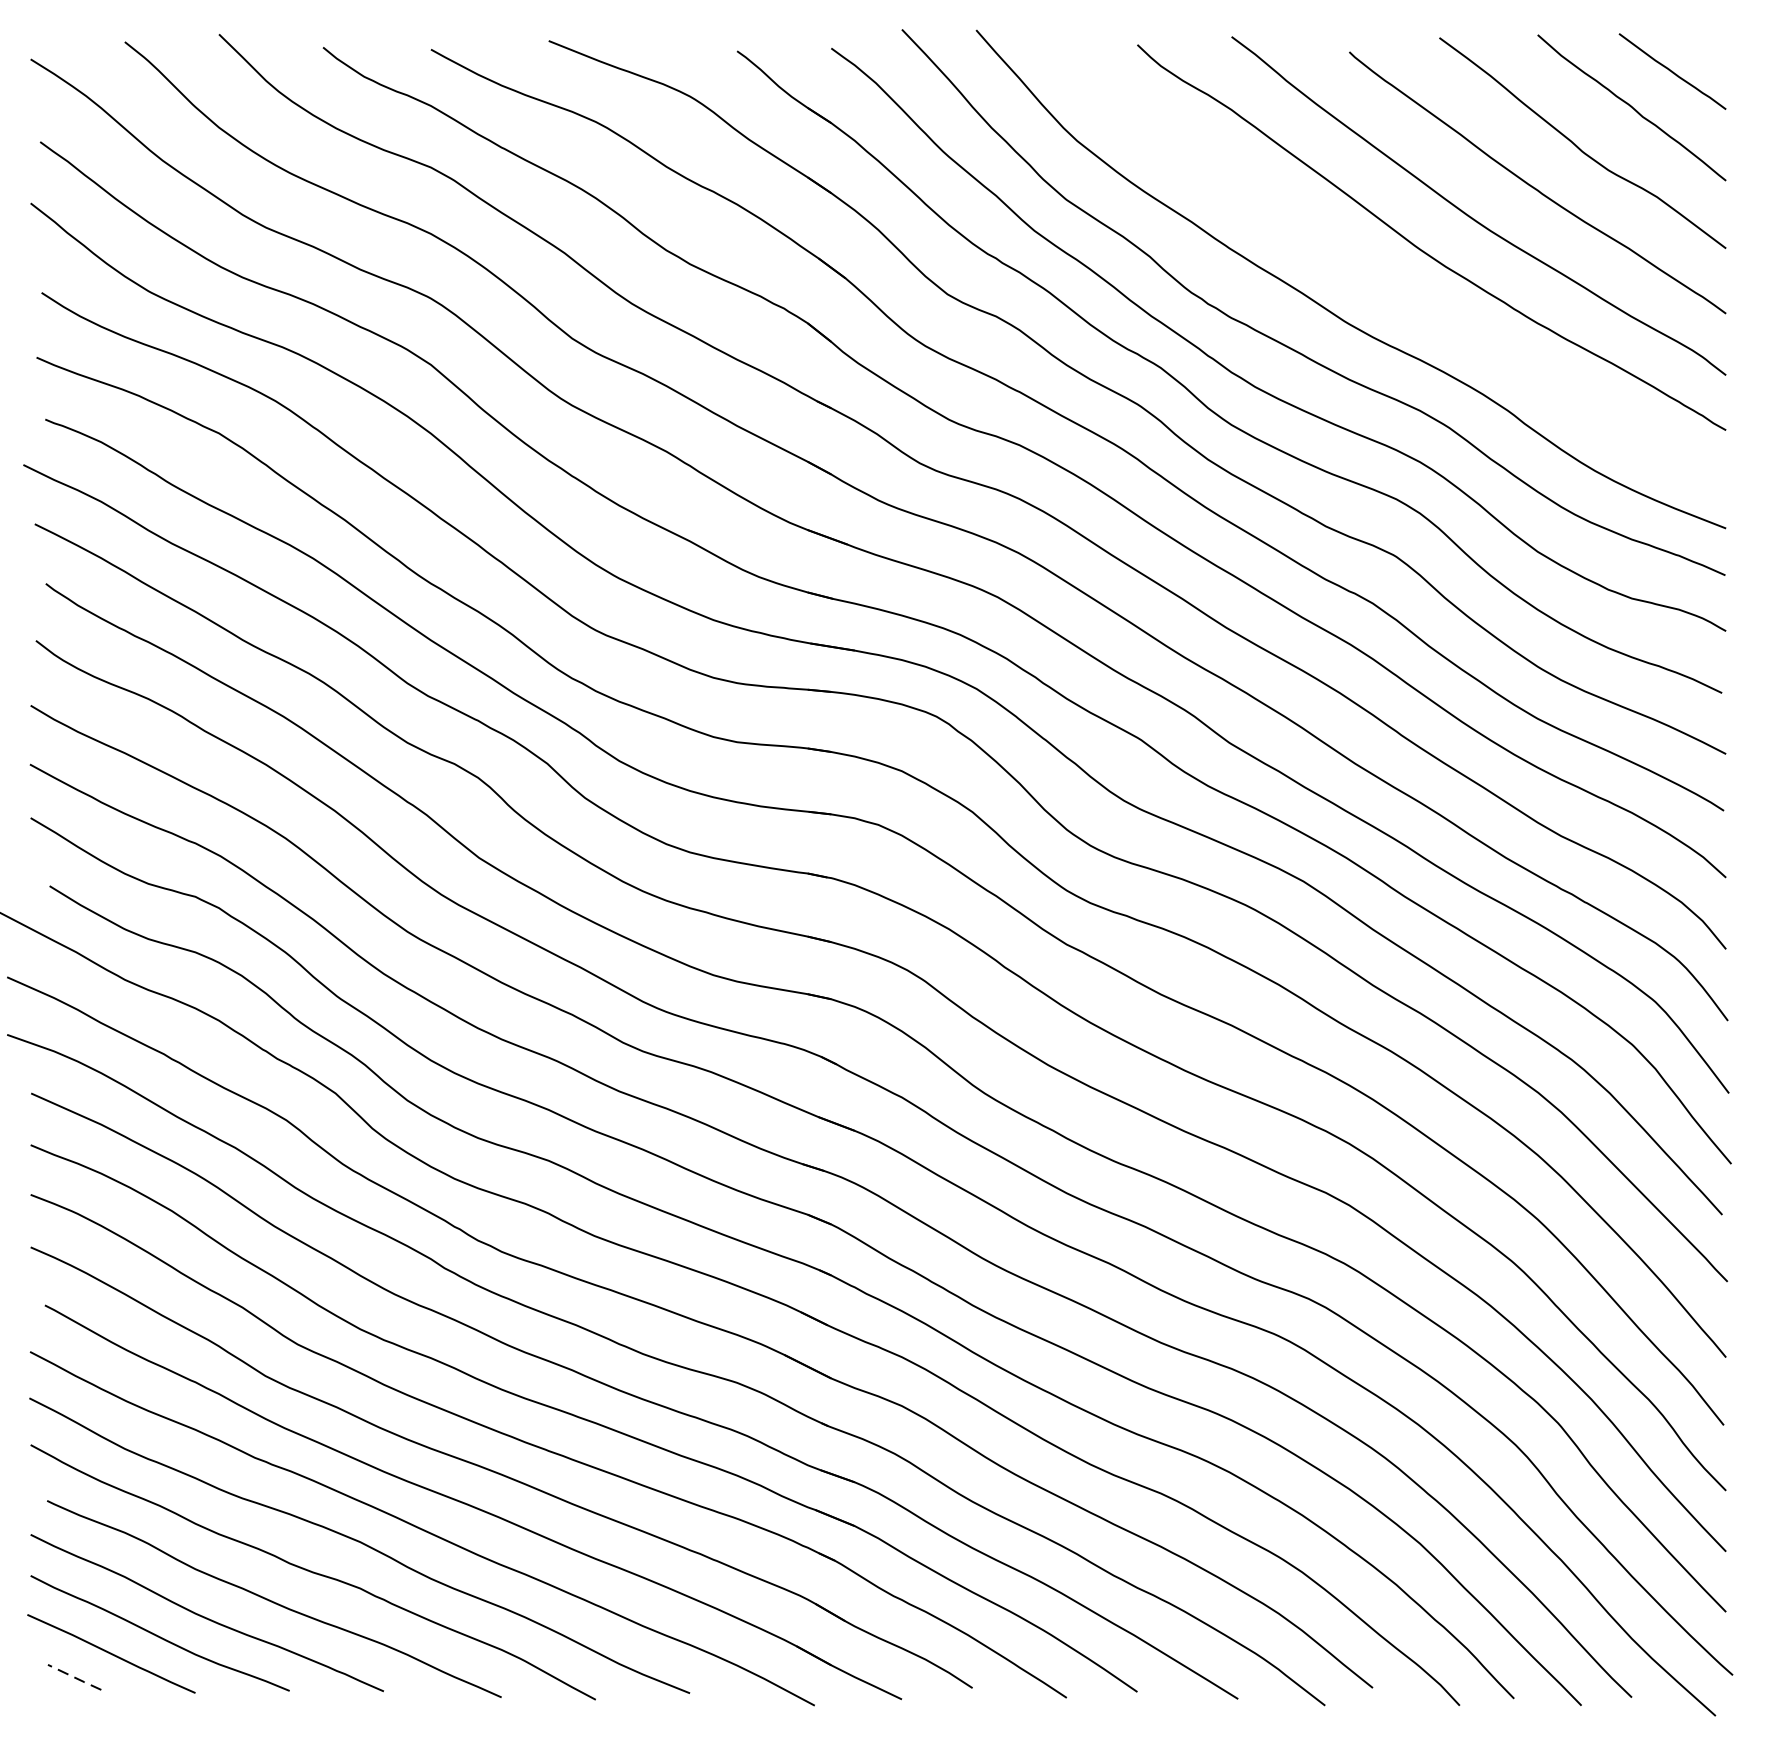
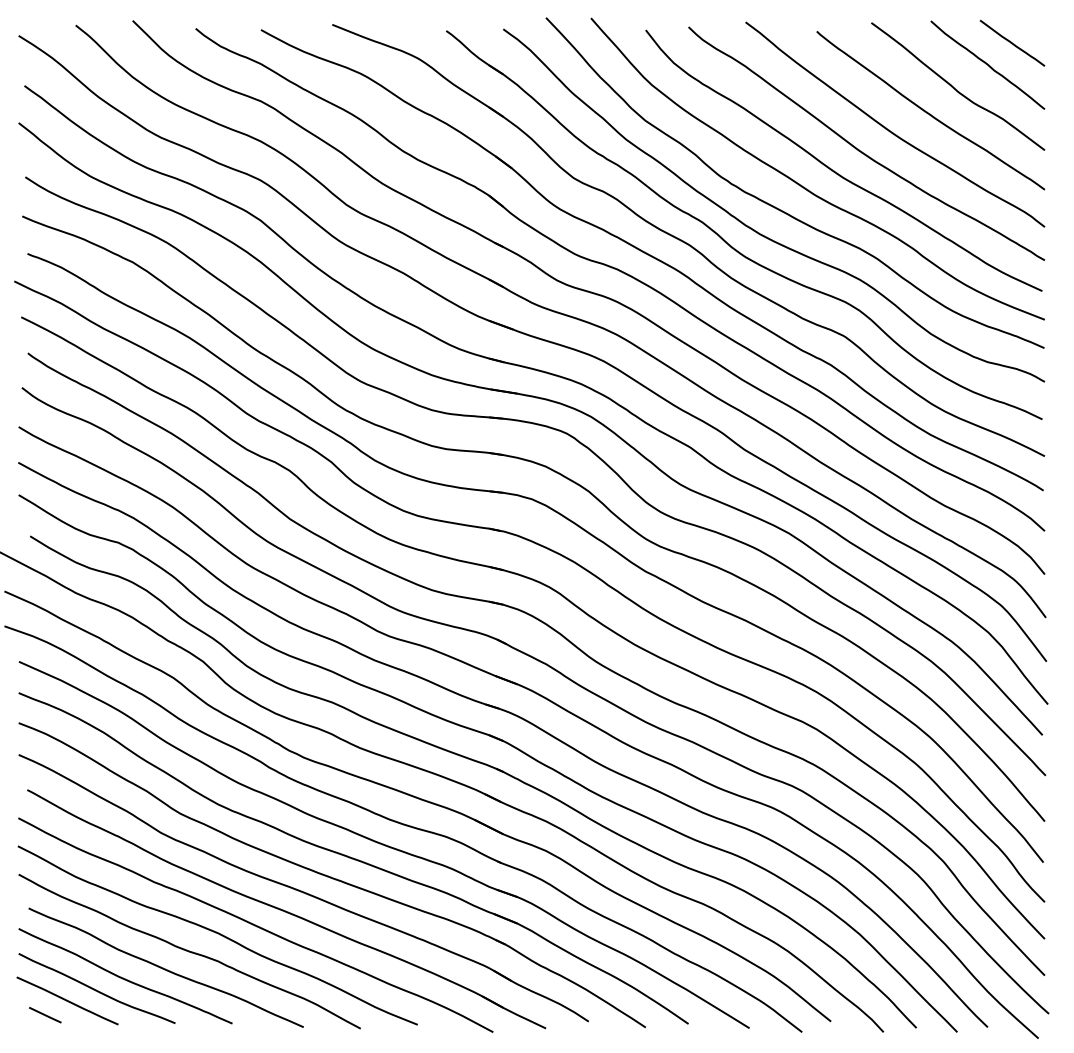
curve: (1383, 285) -> (837, 172), added
line: (74, 1677) -> (45, 1015), dashed -> solid

